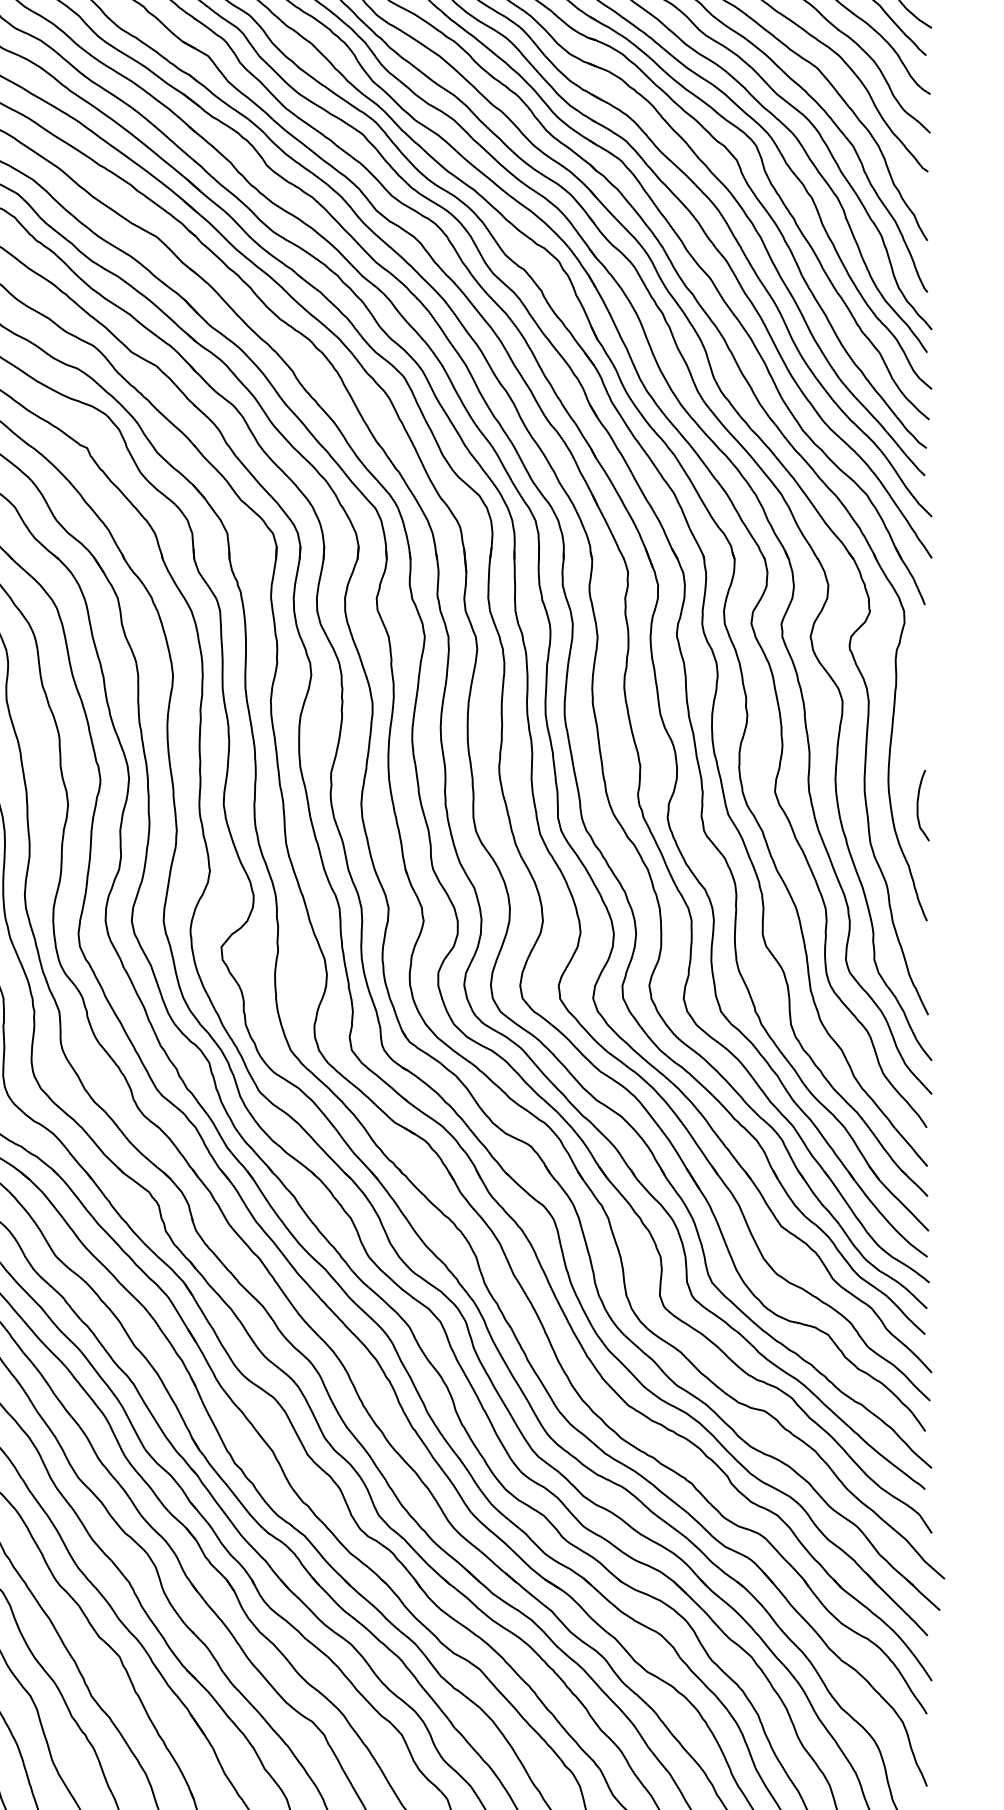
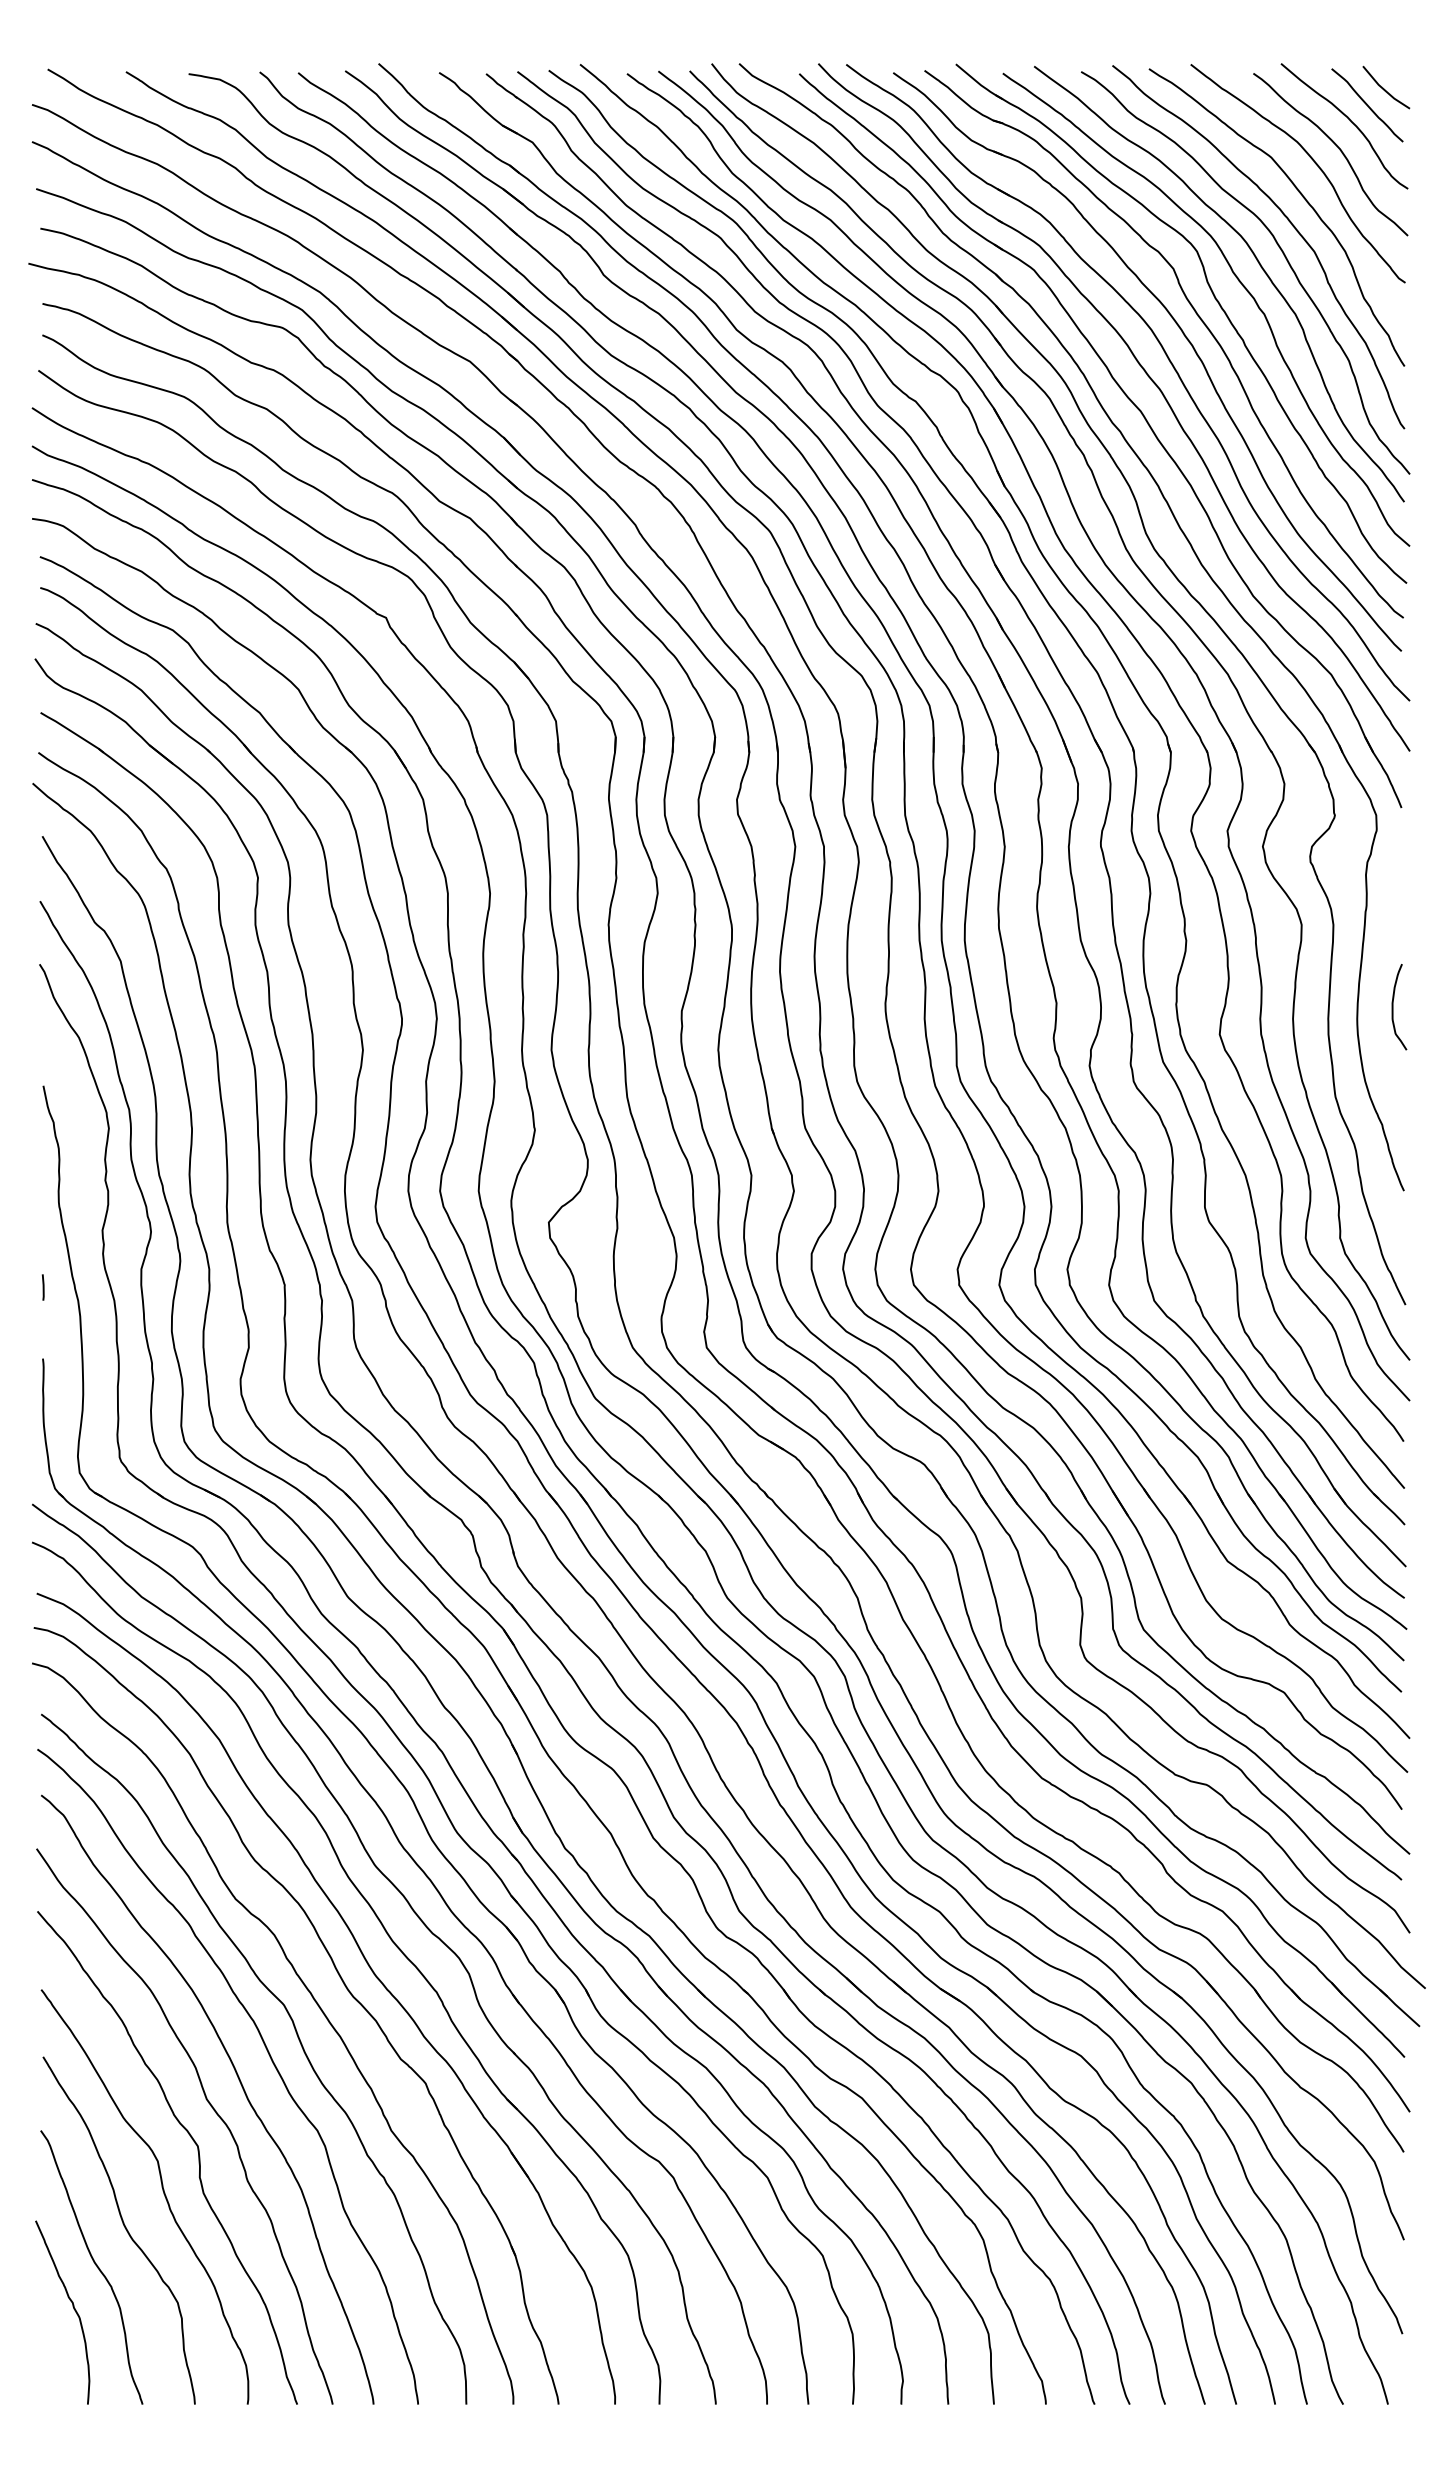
curve: (918, 805) -> (1393, 1007), moved

